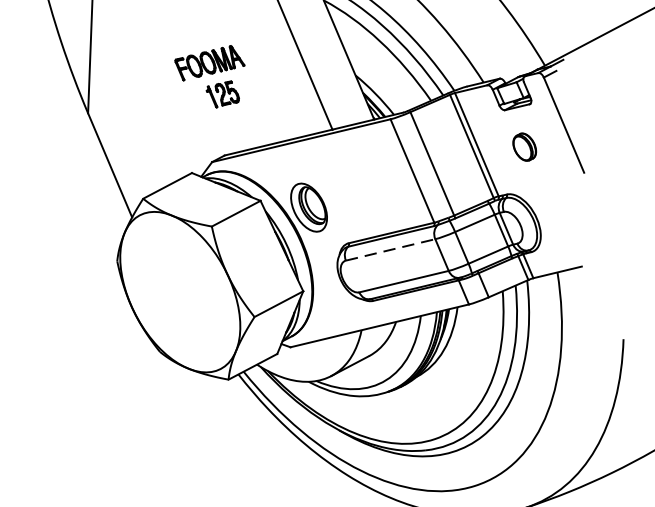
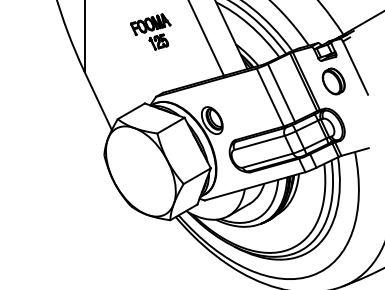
part: (209, 75) -> (150, 31), moved
part: (524, 147) -> (333, 81), size x1.67
line: (392, 249) -> (260, 142), dashed -> solid

